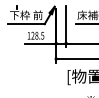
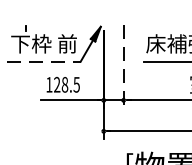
line: (26, 24) -> (44, 62), solid -> dashed
line: (66, 26) -> (124, 66), solid -> dashed

